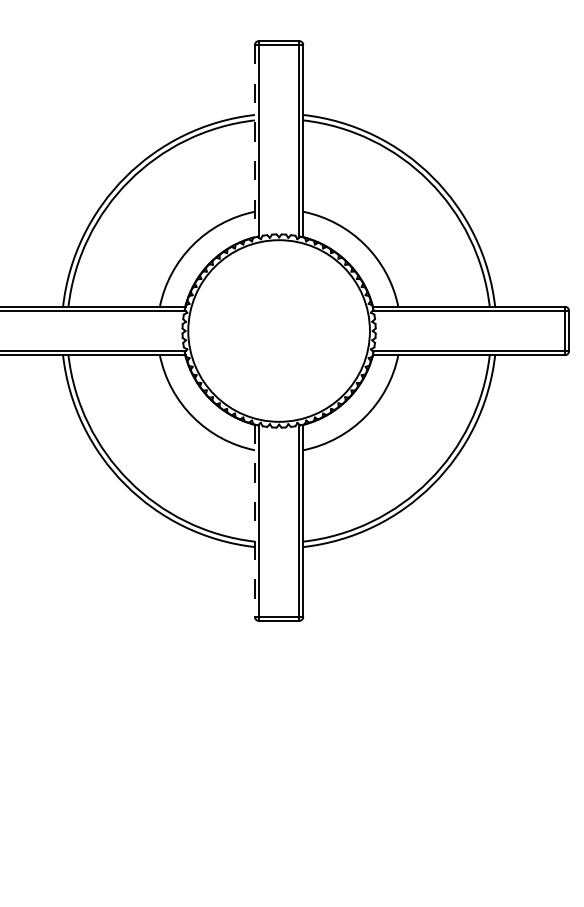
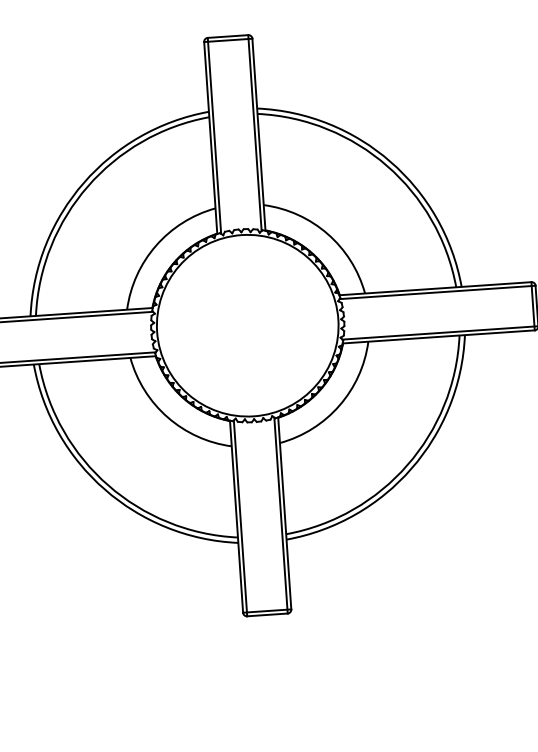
line: (254, 141) -> (210, 138), dashed -> solid
line: (254, 521) -> (236, 517), dashed -> solid

